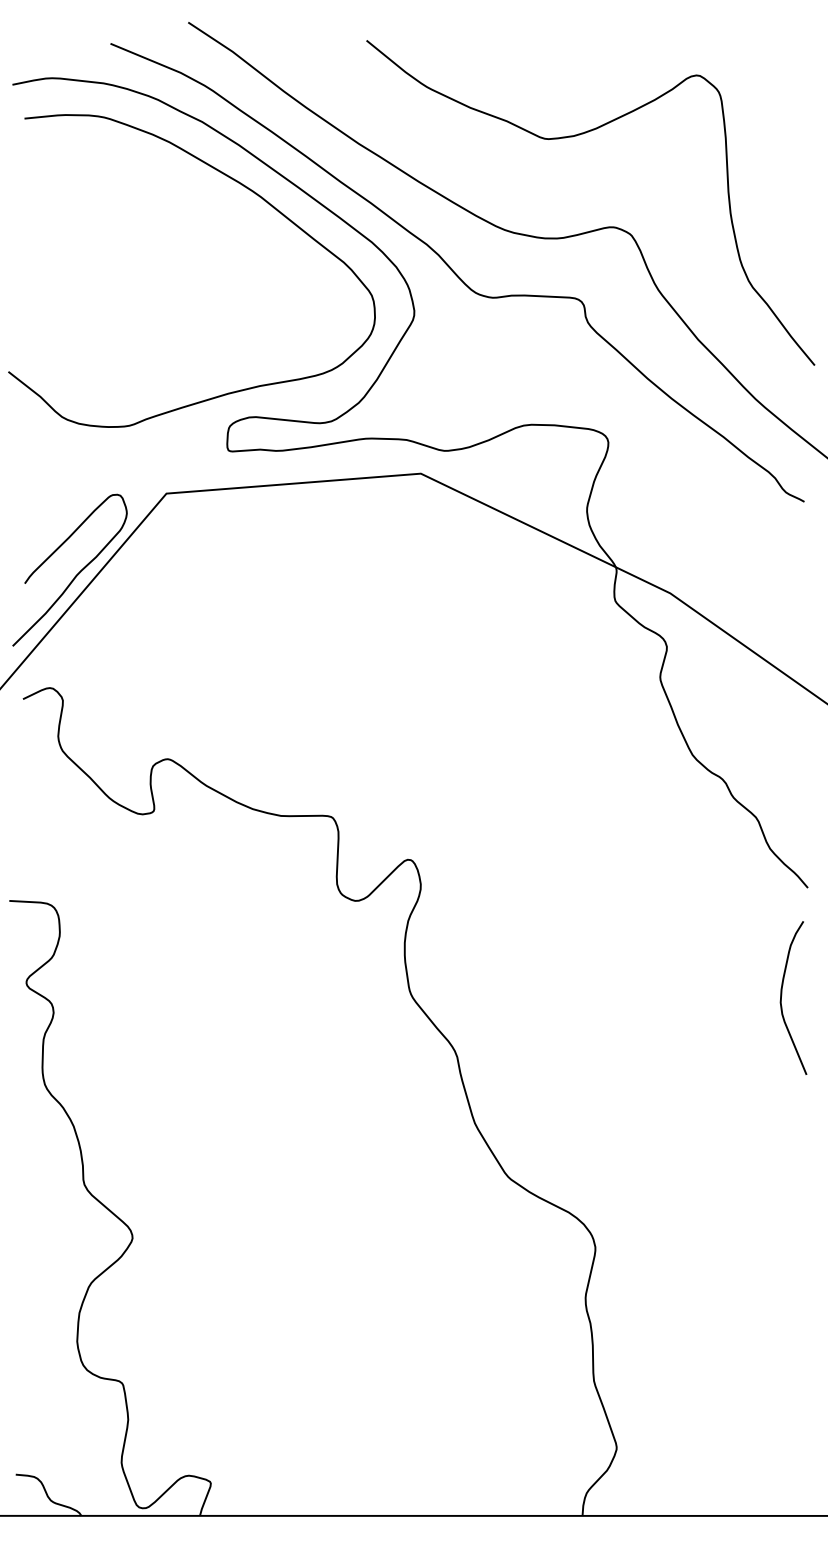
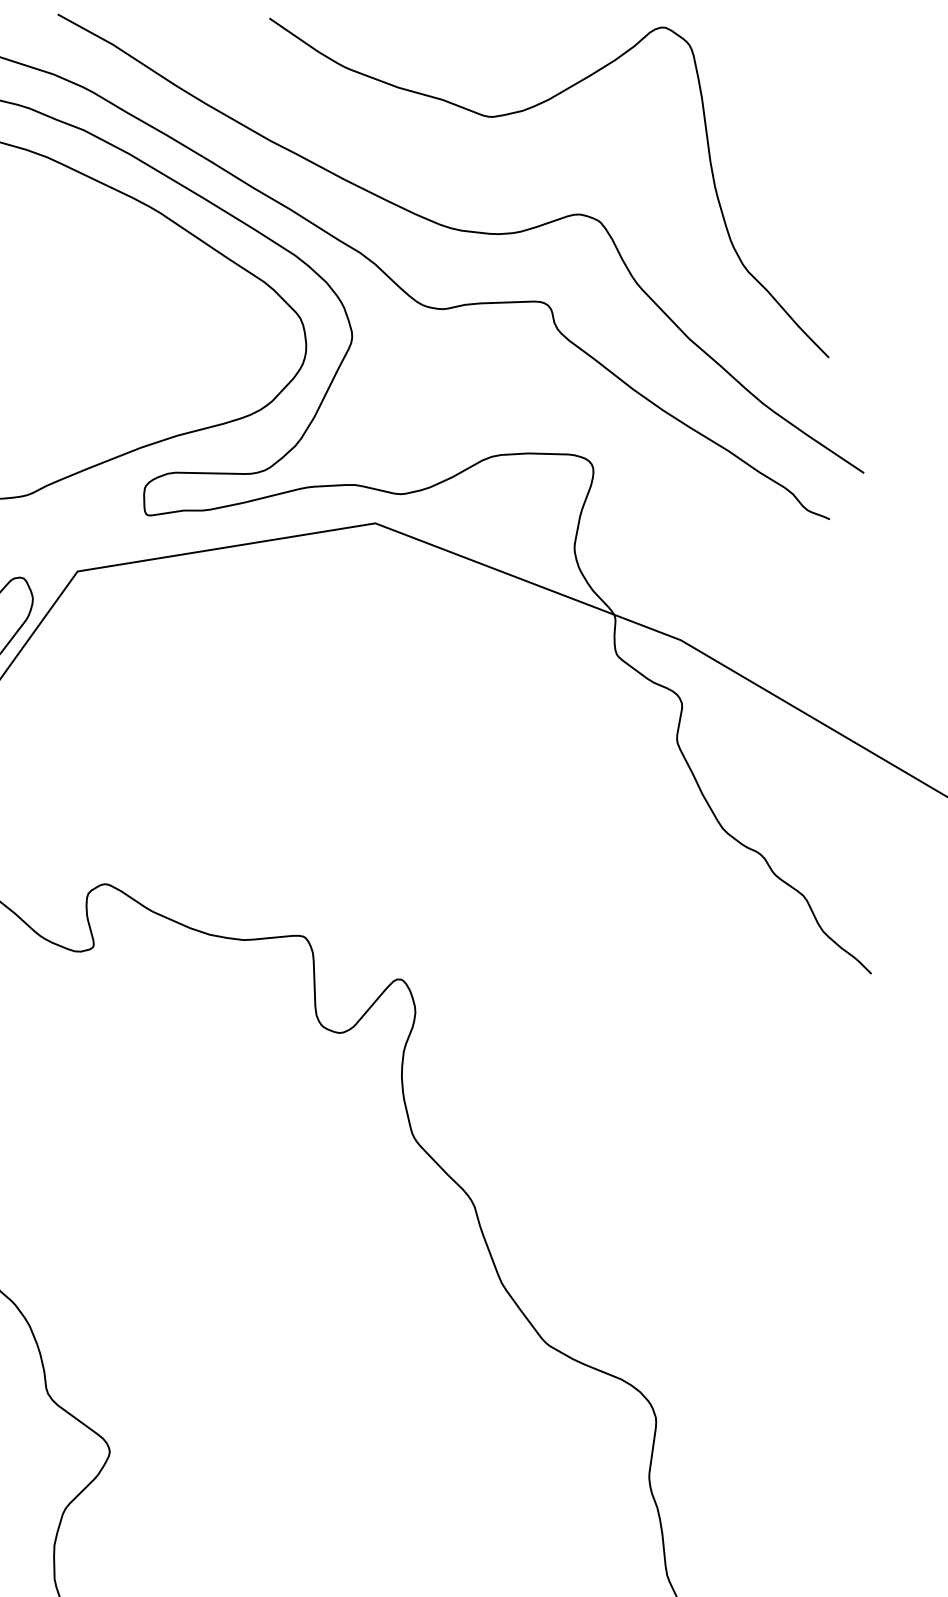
curve: (782, 995) -> (851, 1103), removed

